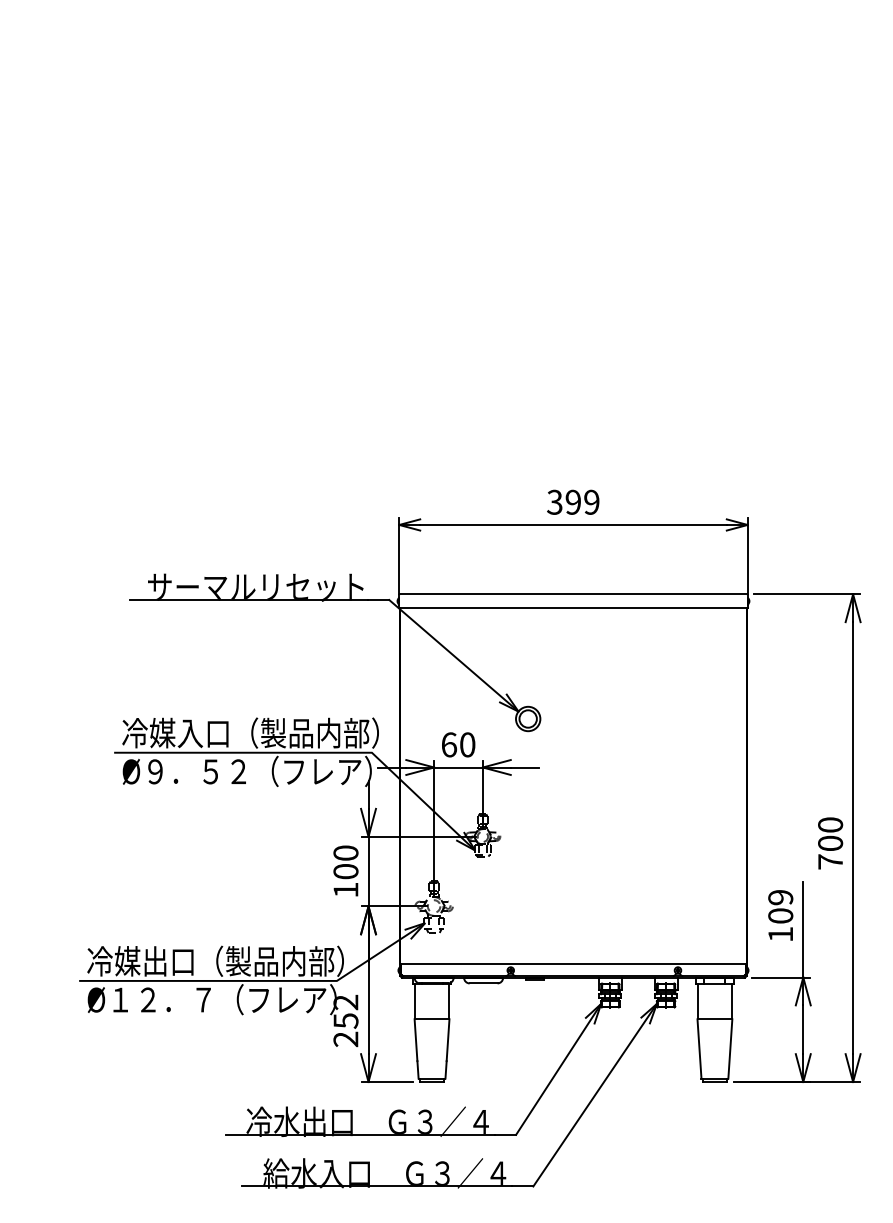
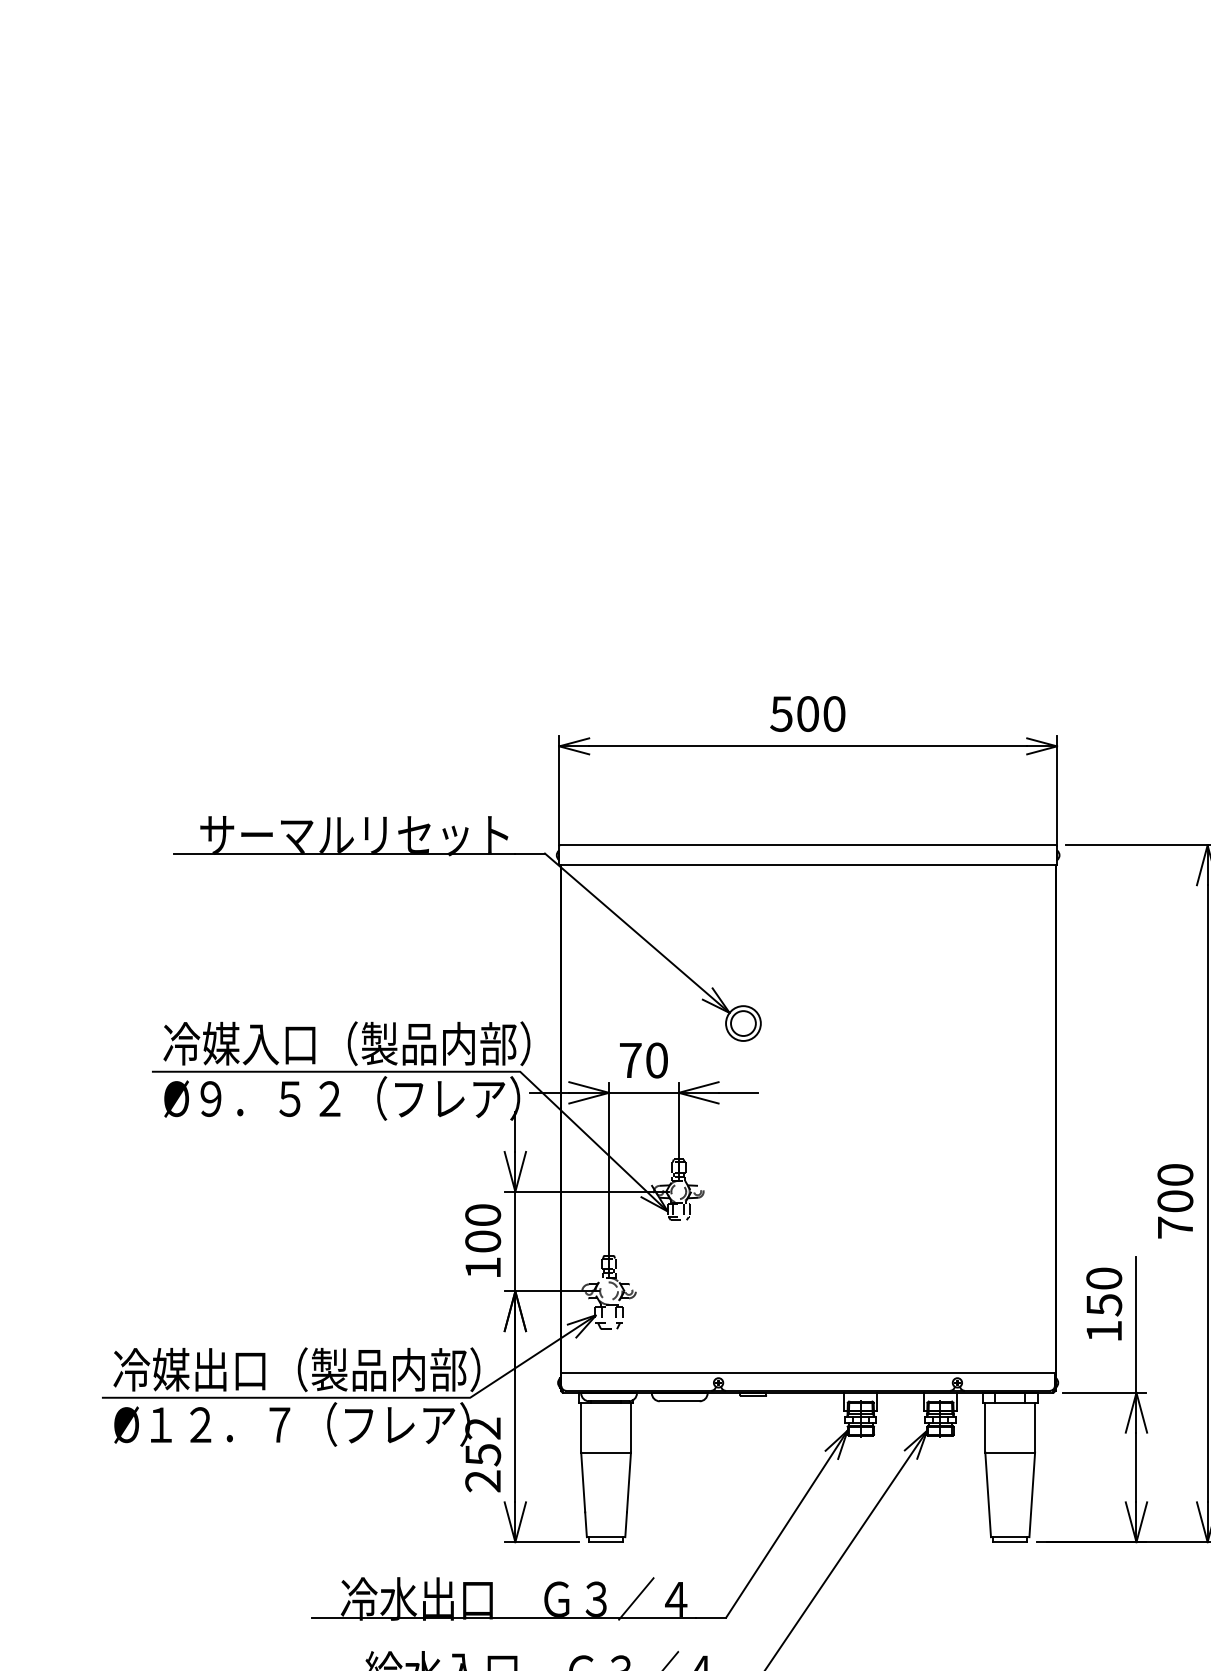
text: (573, 501) -> (808, 712), 399 -> 500
text: (449, 744) -> (631, 1059), 60 -> 70
text: (780, 906) -> (1103, 1291), 109 -> 150

